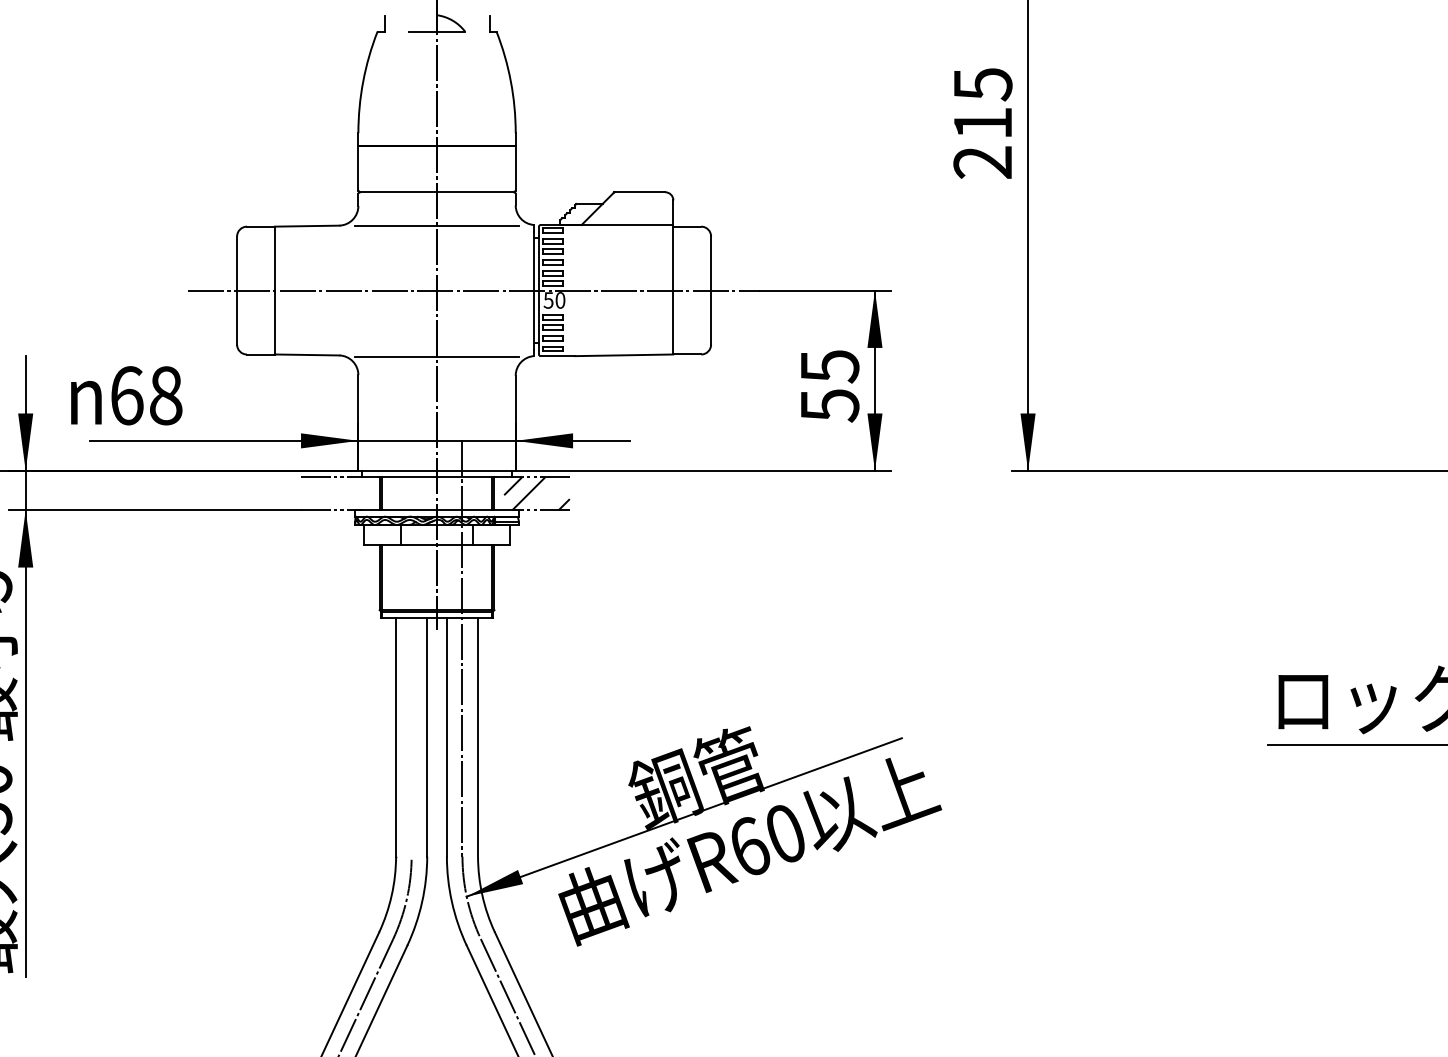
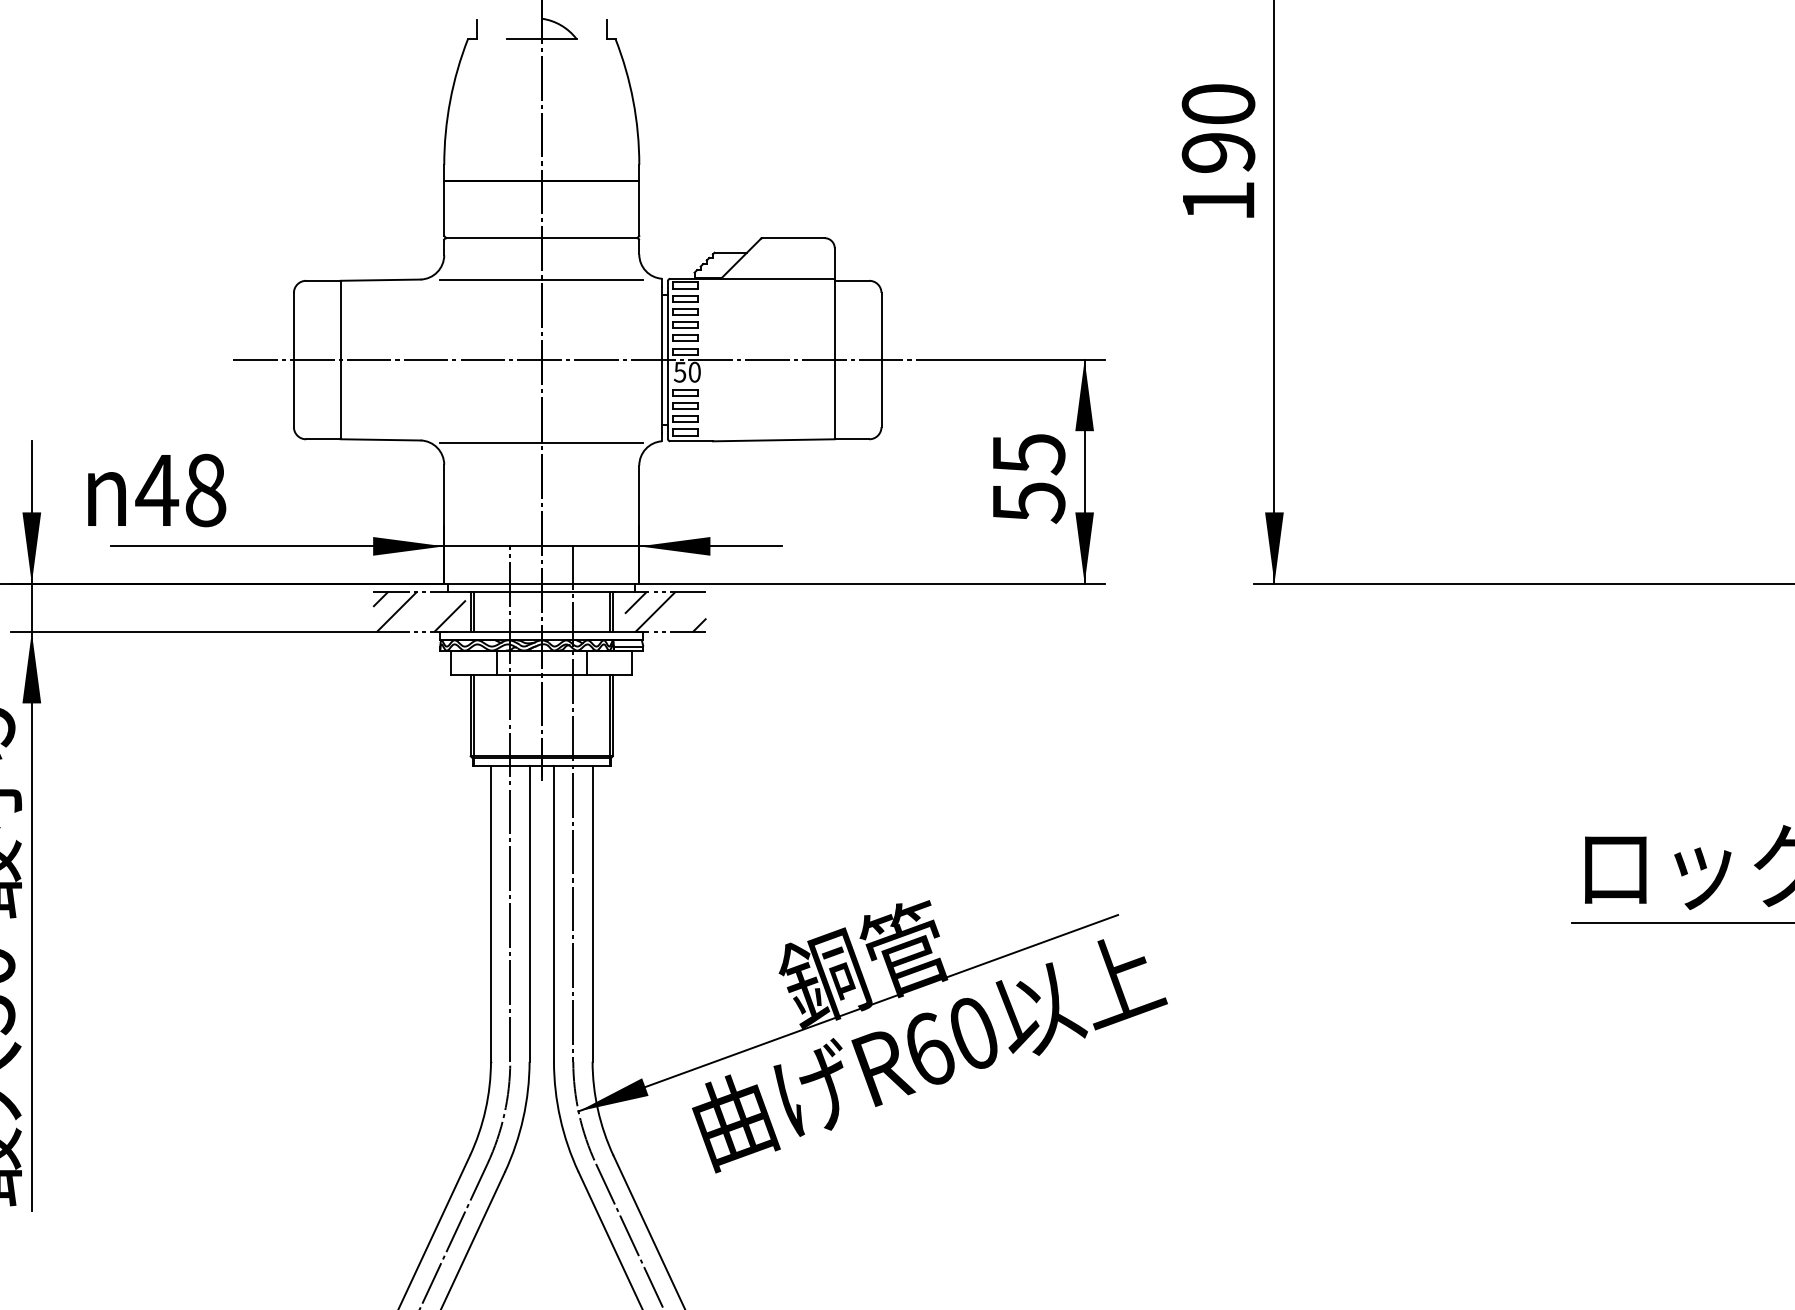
text: (982, 123) -> (1217, 152), 215 -> 190
text: (126, 395) -> (156, 490), 68 -> 48
hatch: (338, 493) -> (419, 611), added
line: (411, 647) -> (510, 802), added

